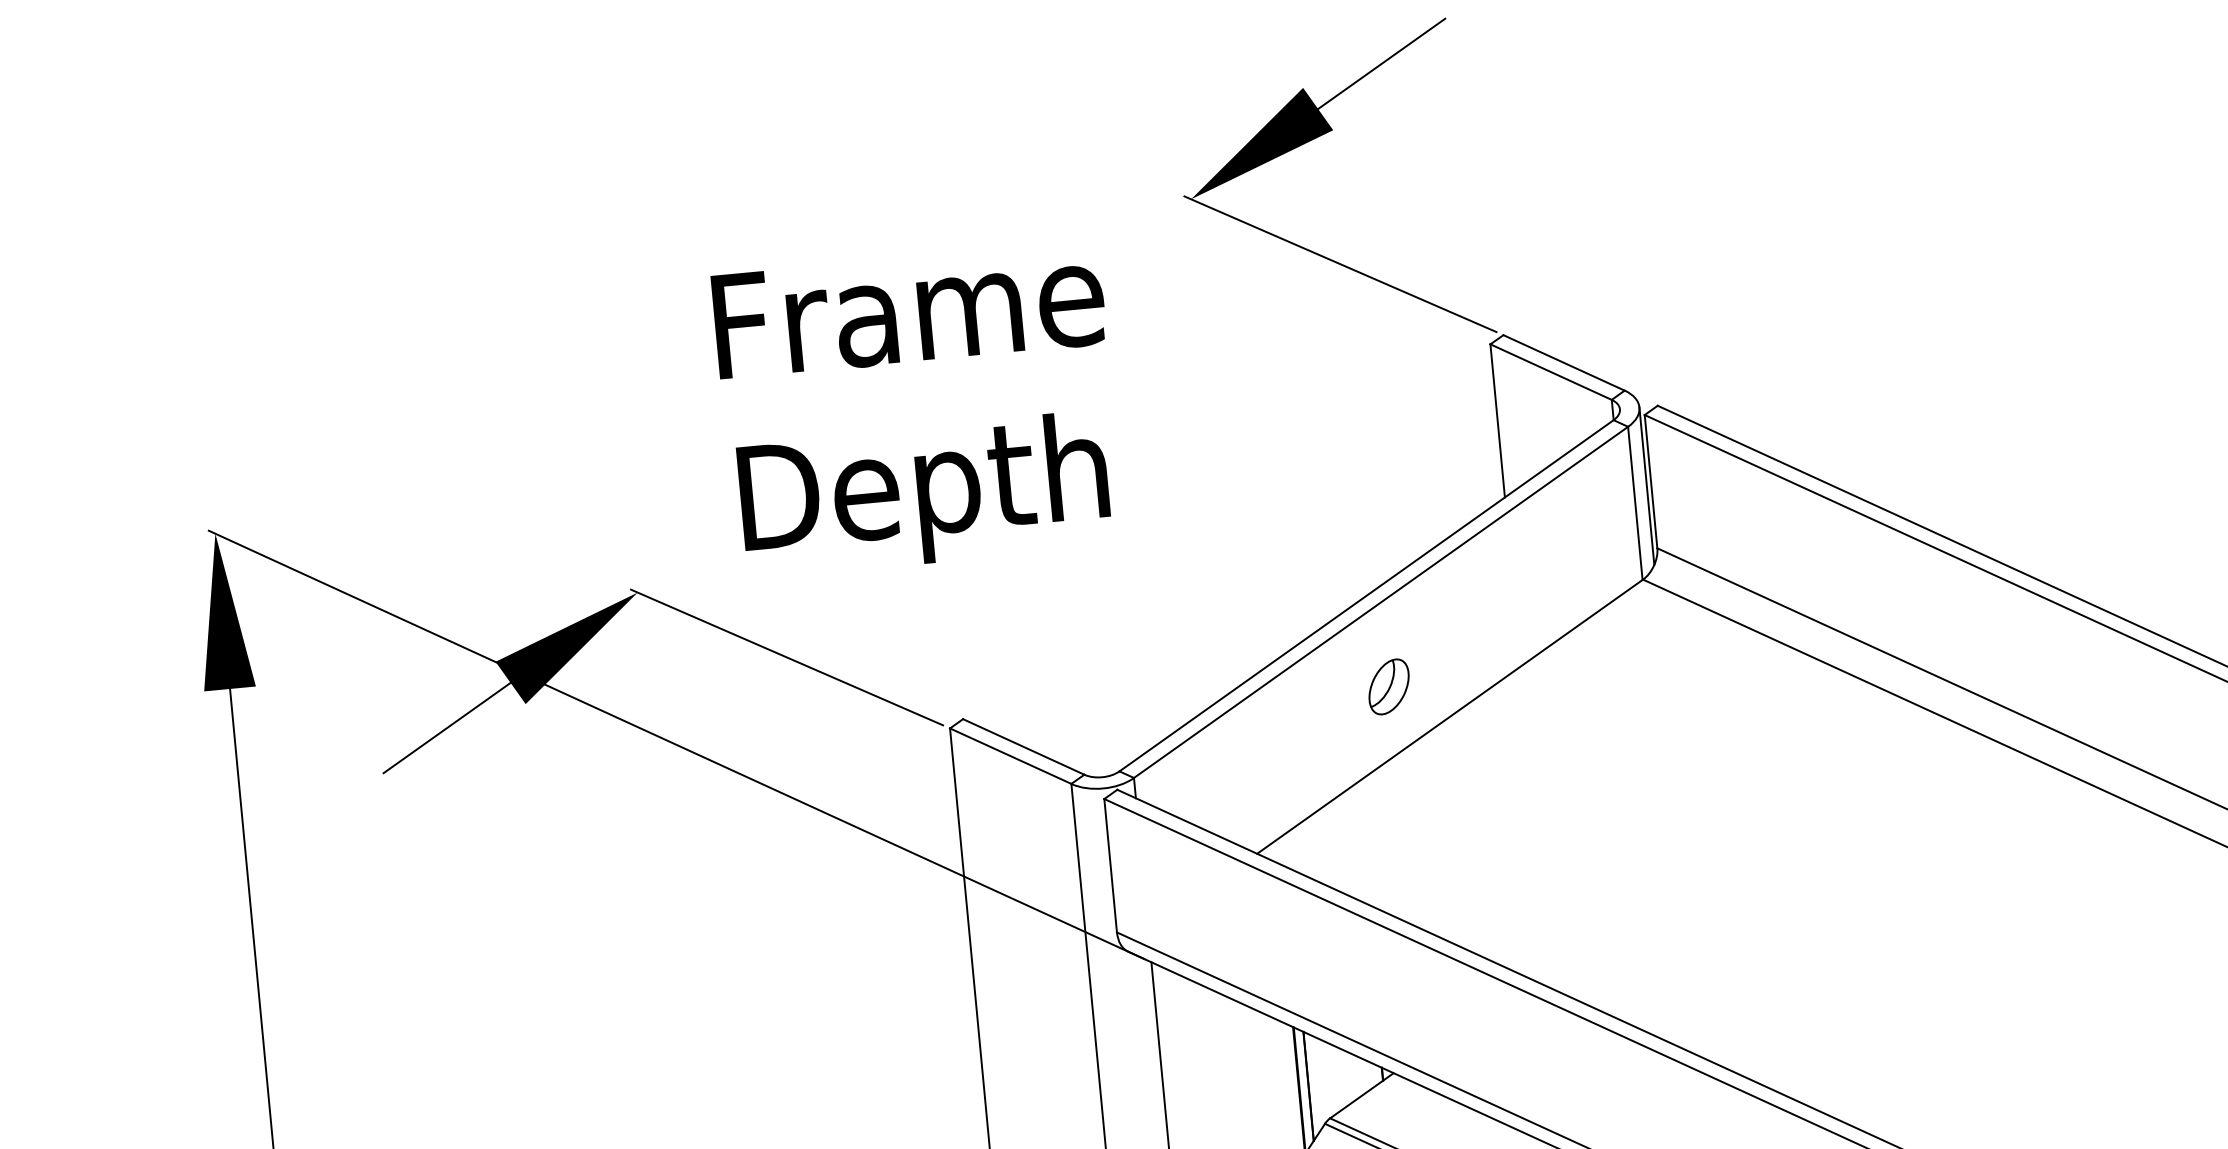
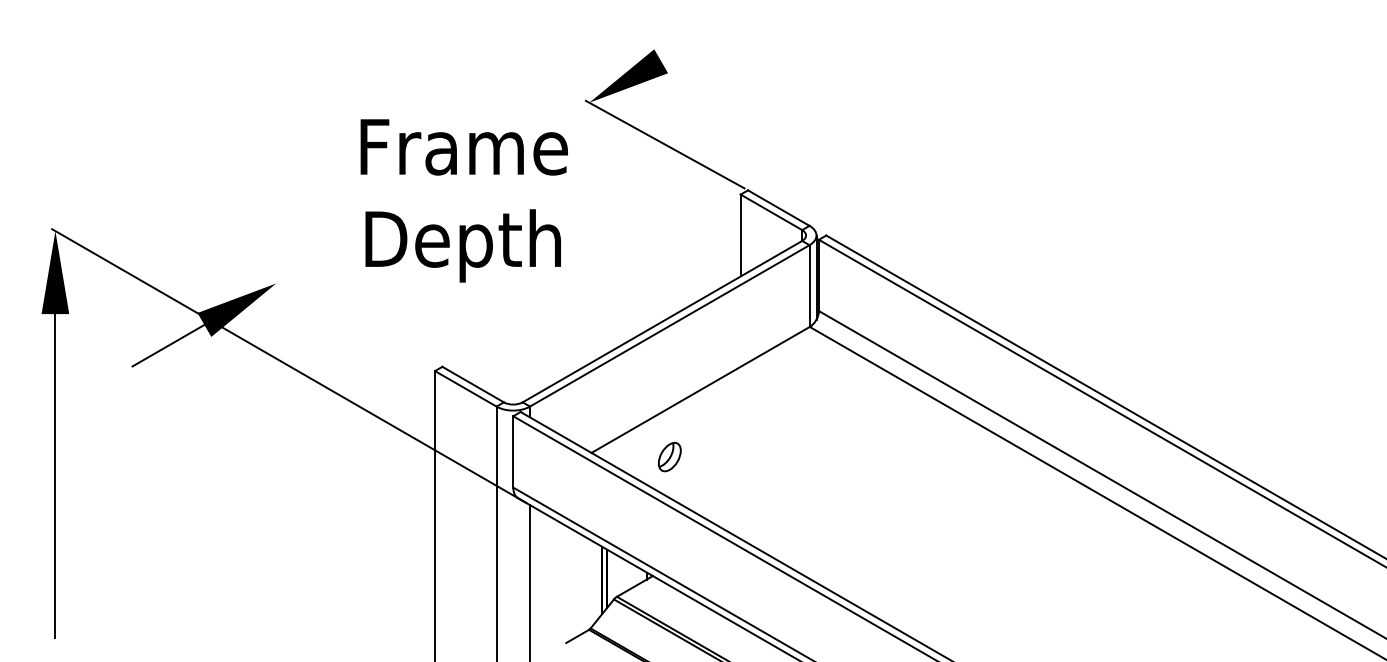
line: (1382, 63) -> (697, 40), removed
text: (917, 409) -> (463, 200), moved
line: (785, 657) -> (351, 325), removed
part: (1388, 687) -> (669, 457), moved

